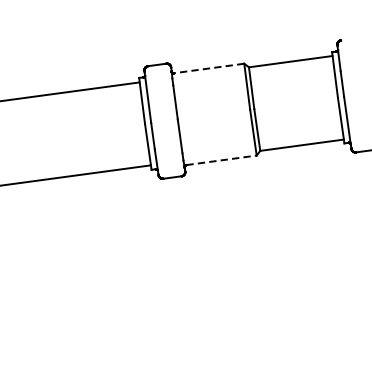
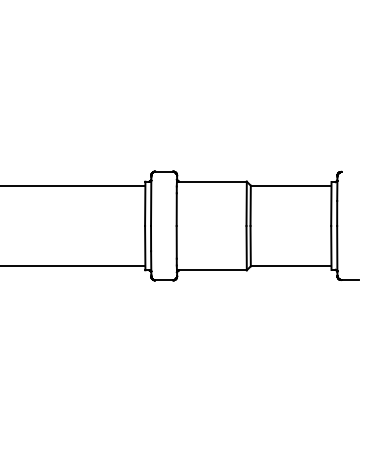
line: (208, 68) -> (212, 181), dashed -> solid
line: (221, 160) -> (212, 270), dashed -> solid

